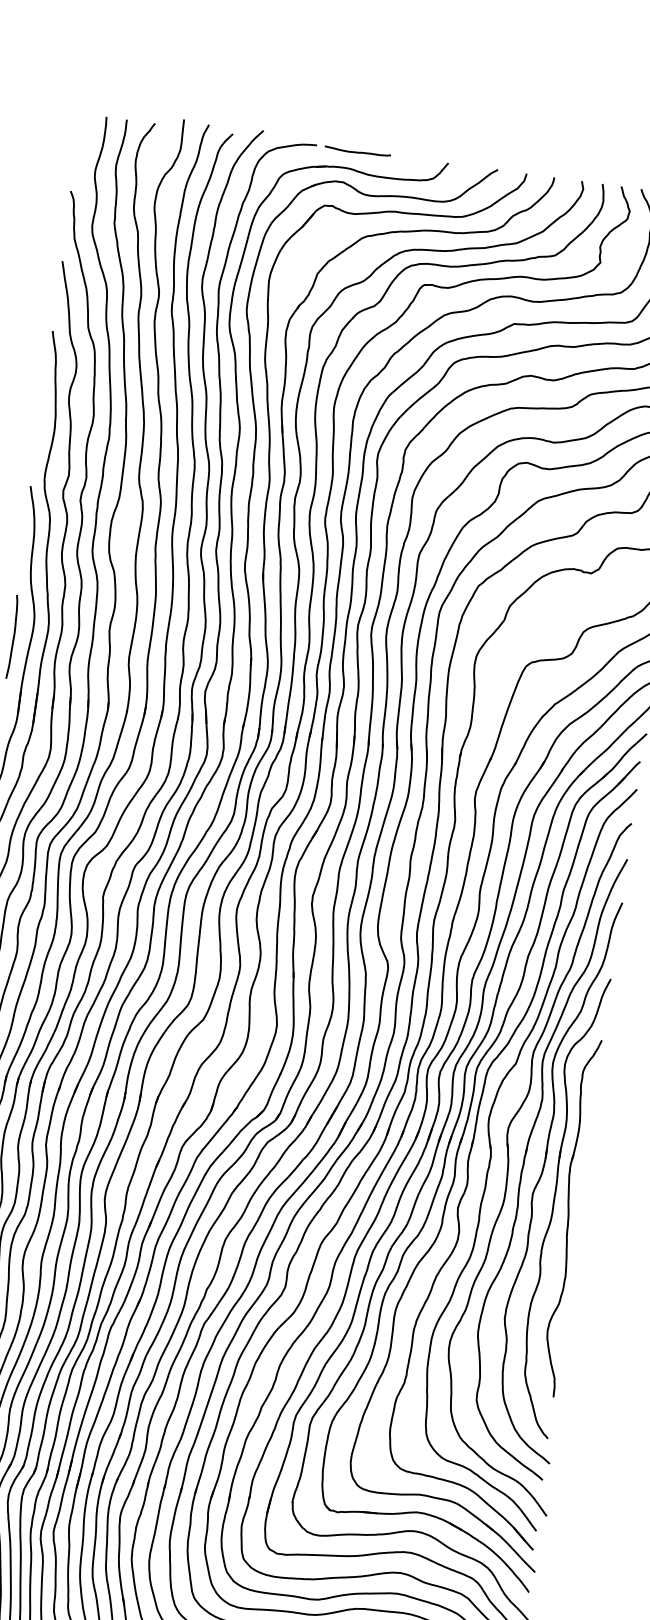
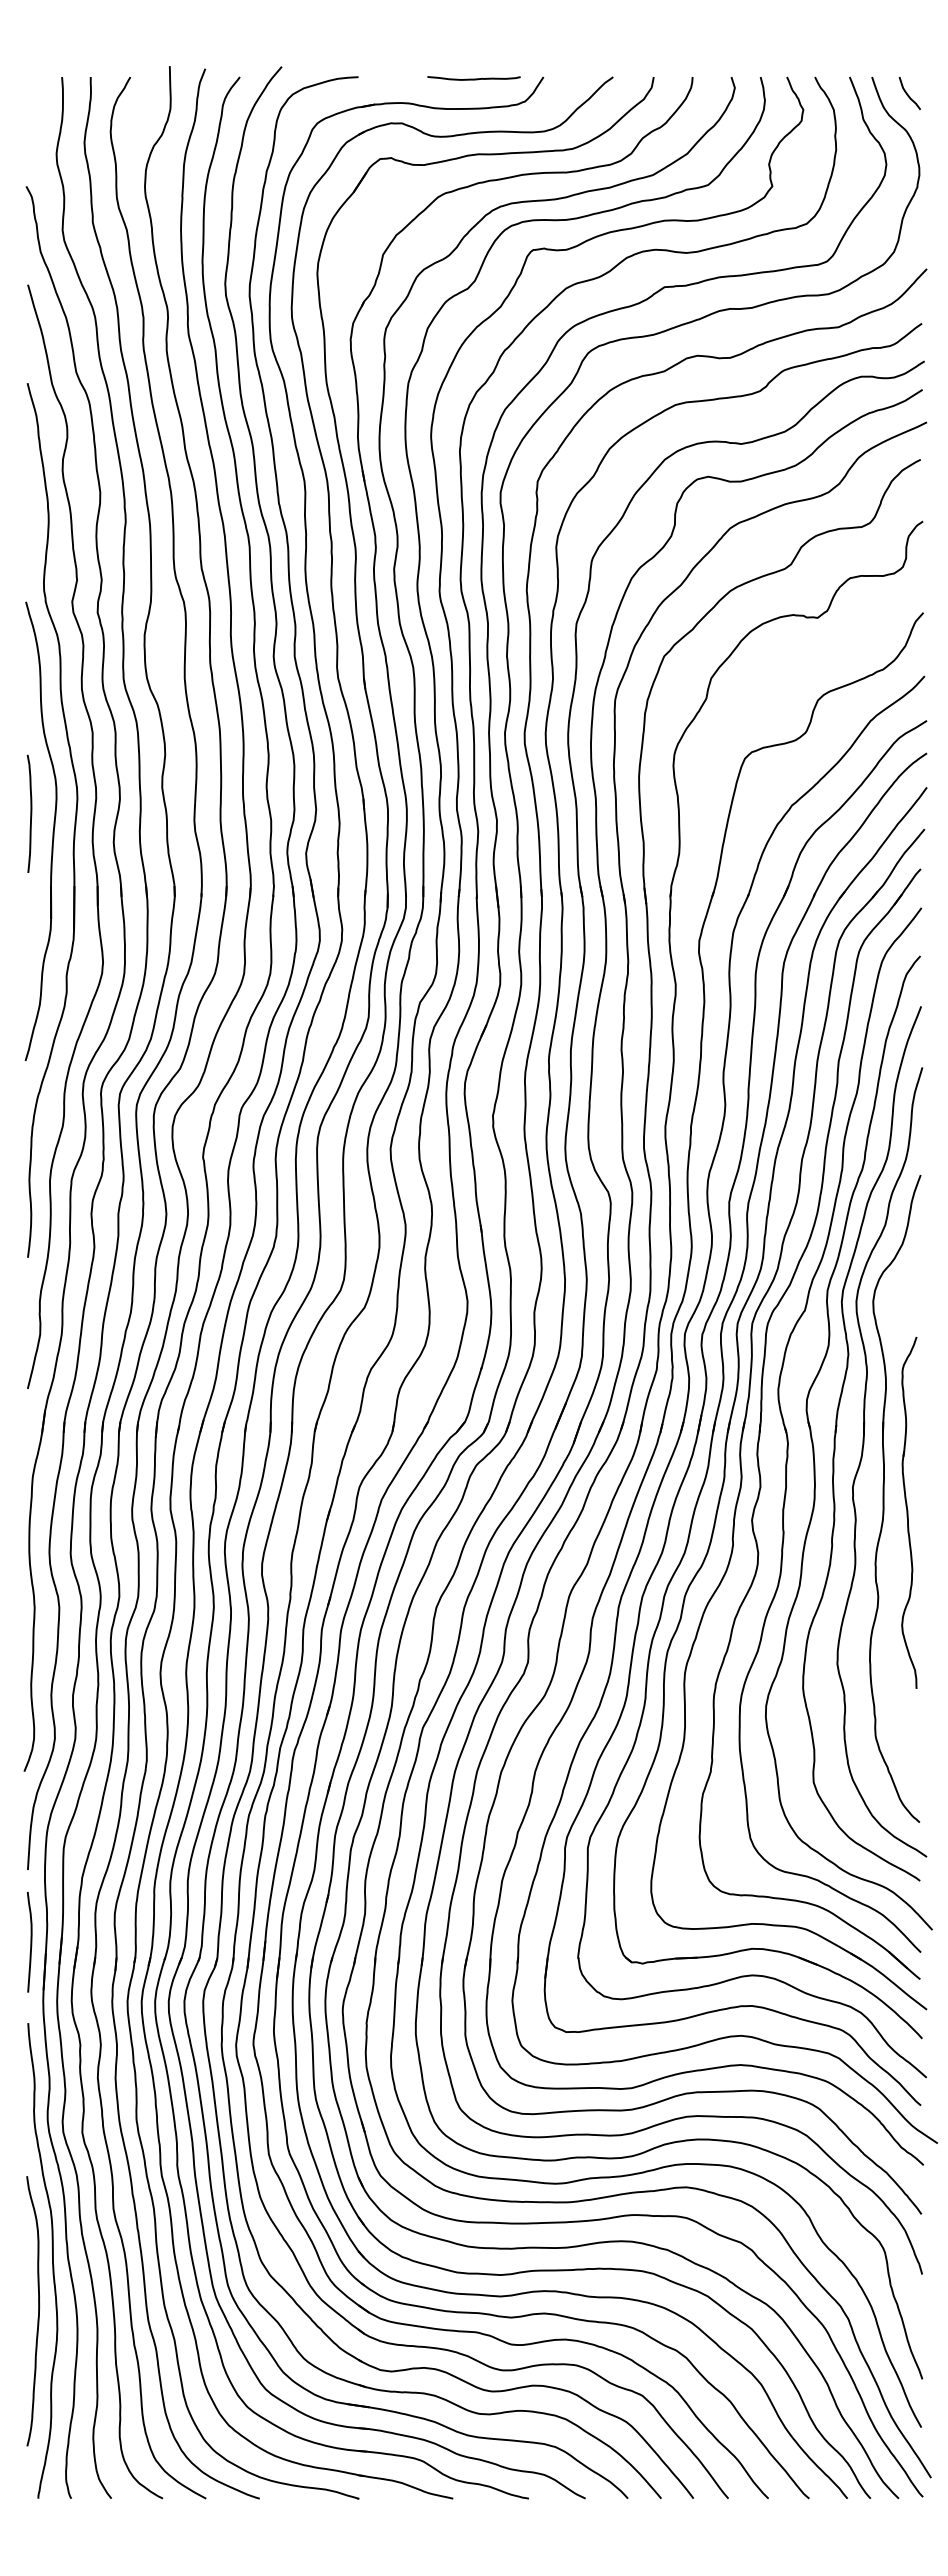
curve: (357, 151) -> (473, 78), moved
part: (570, 1217) -> (909, 1512), size x0.7

